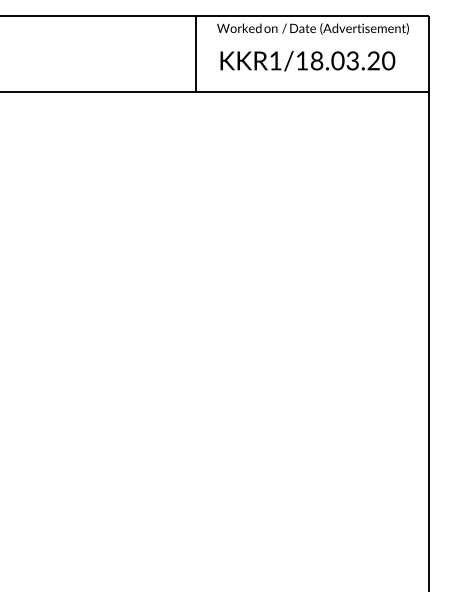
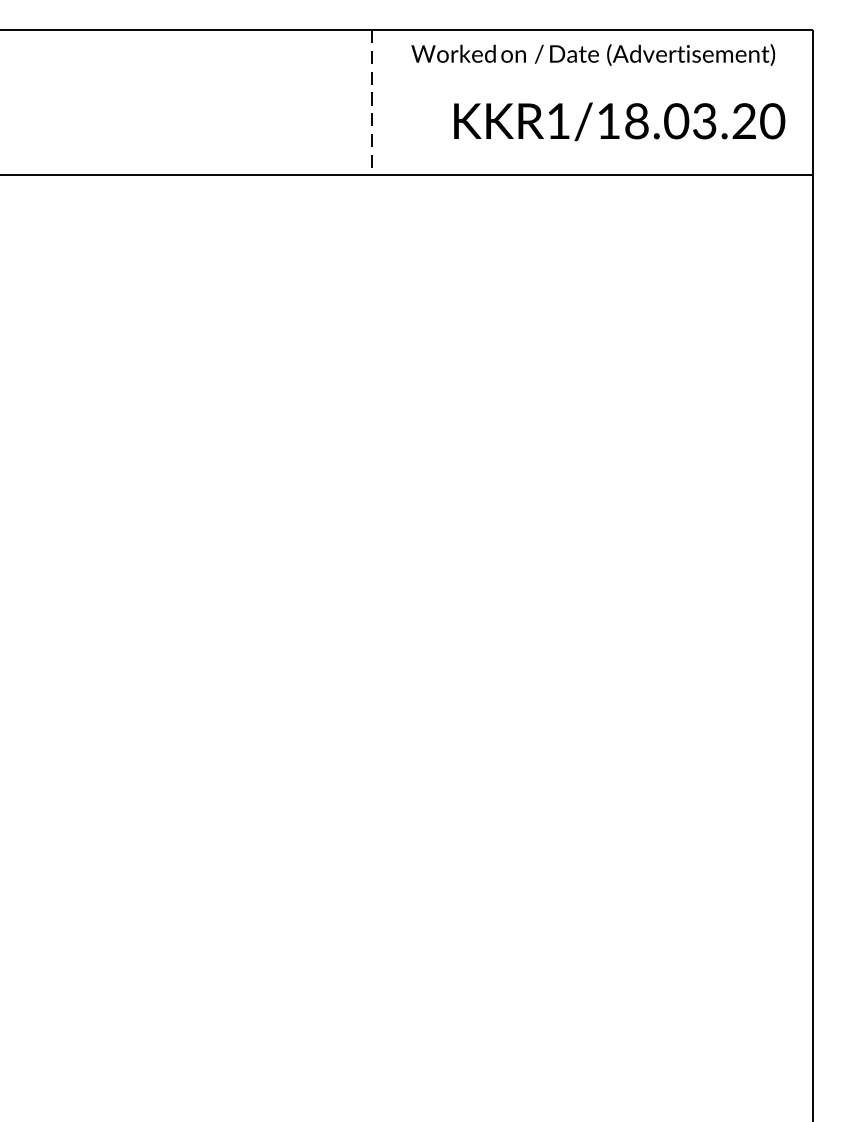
line: (195, 54) -> (370, 103), solid -> dashed
text: (307, 61) -> (618, 122), moved

